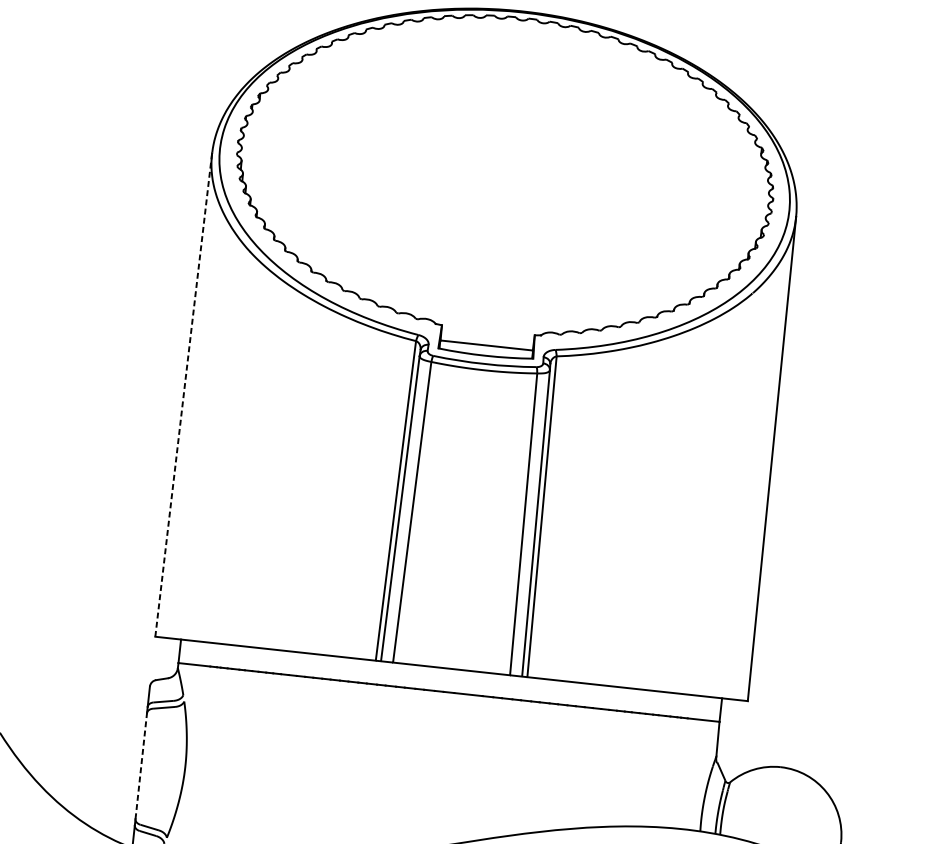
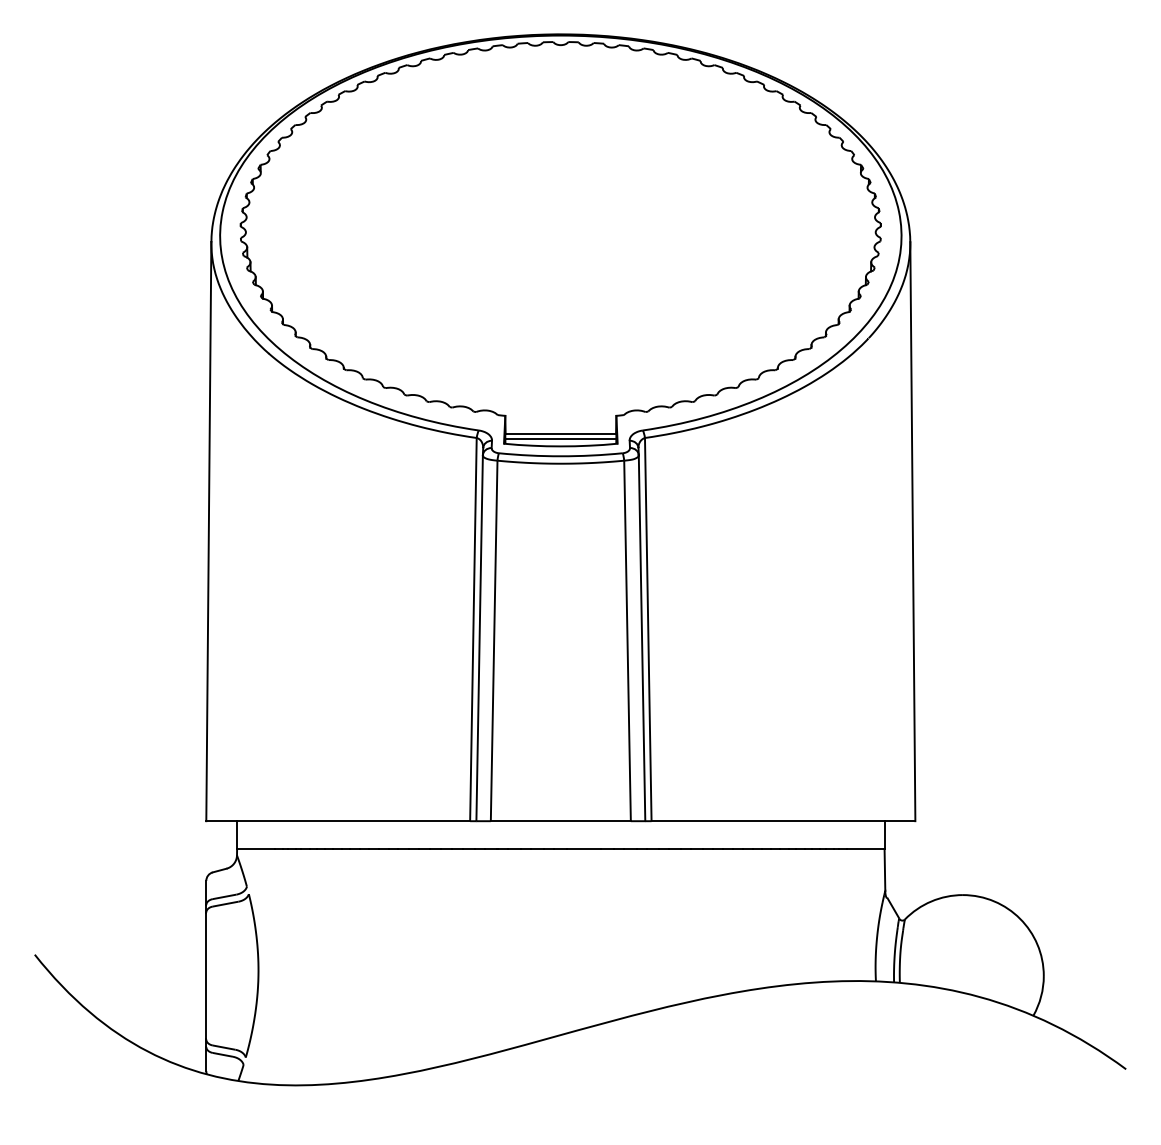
line: (485, 349) -> (560, 439), added
line: (183, 395) -> (208, 532), dashed -> solid
line: (141, 765) -> (206, 975), dashed -> solid

